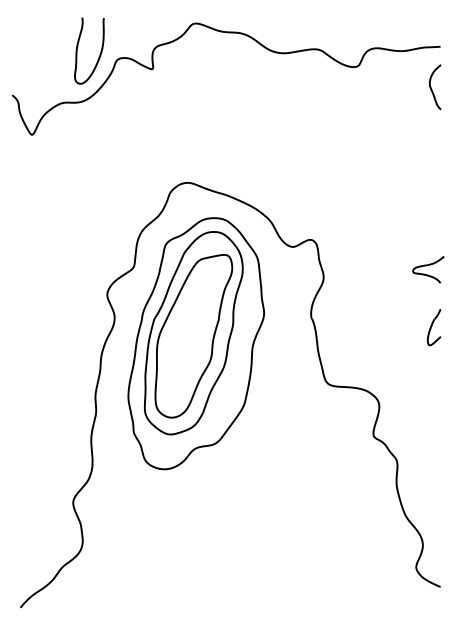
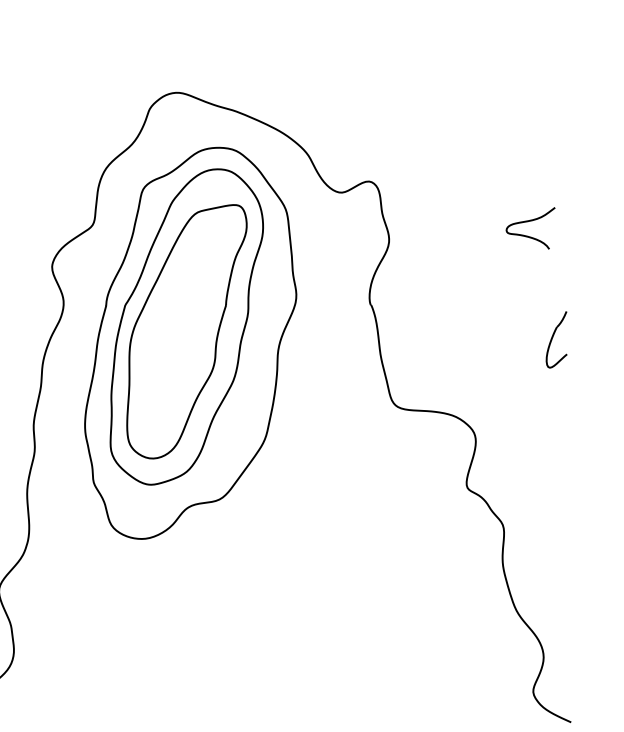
curve: (427, 266) -> (529, 223), moved
part: (434, 327) -> (557, 339), moved

